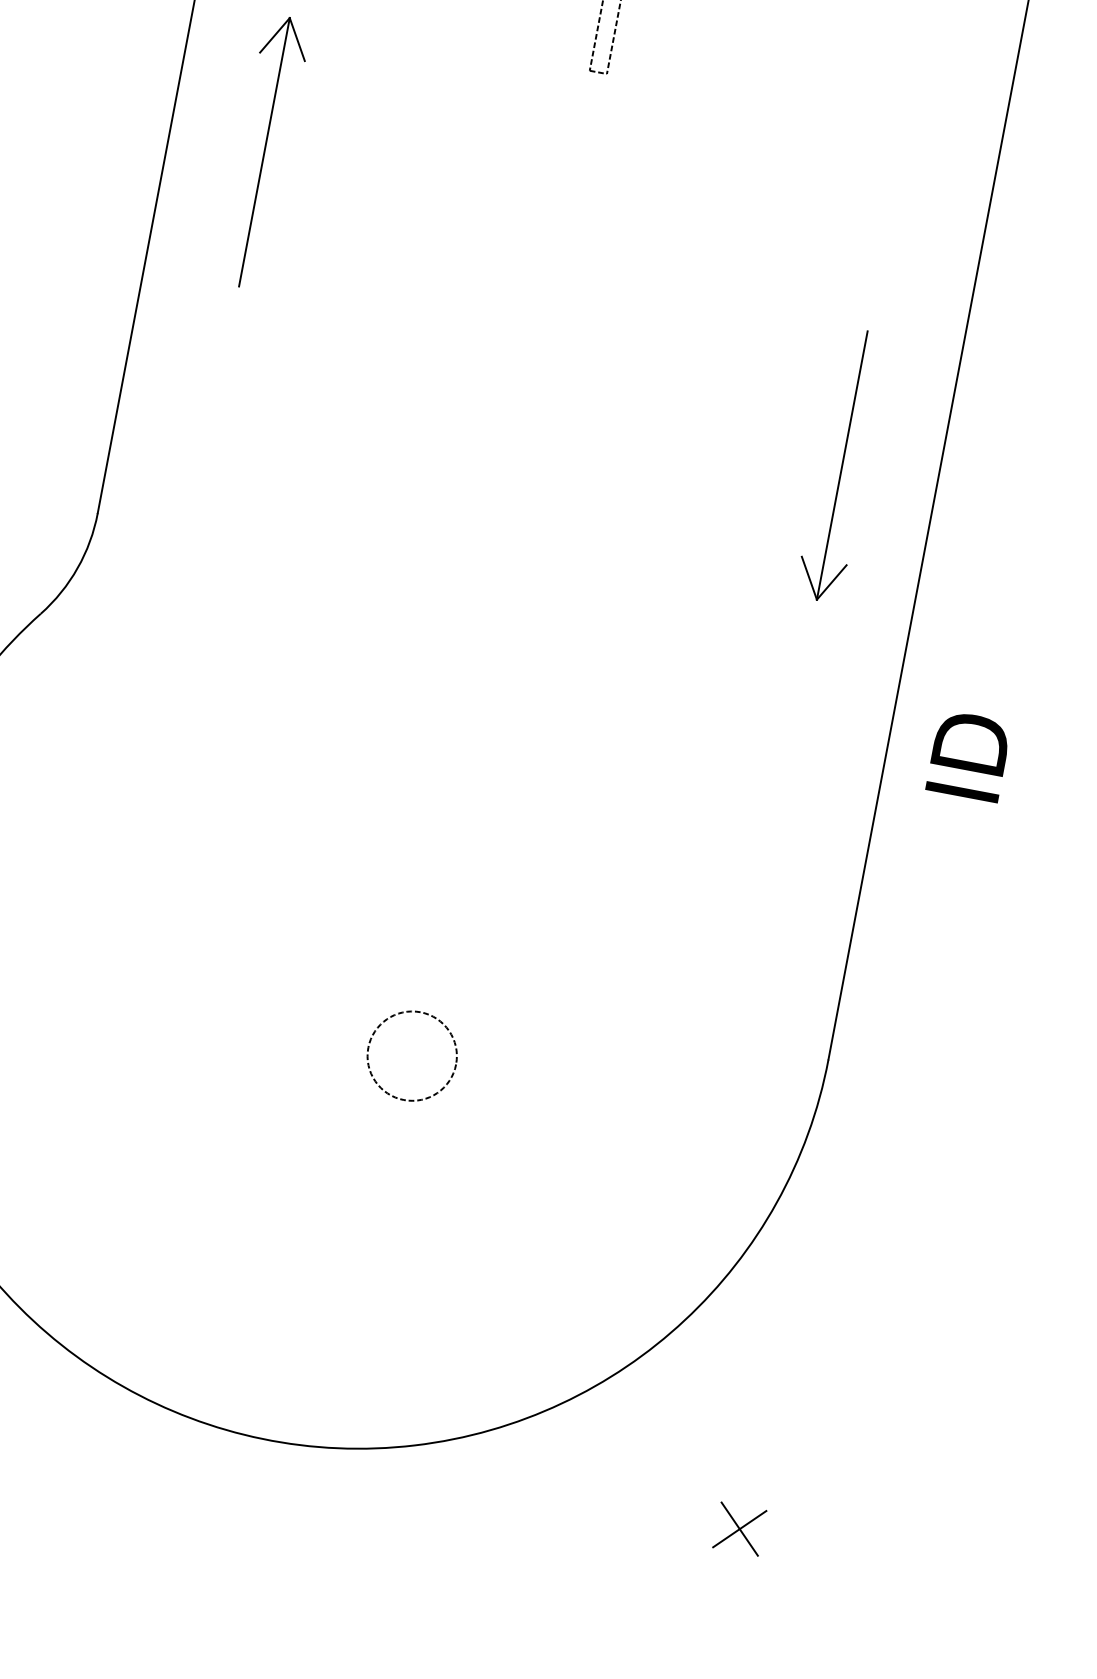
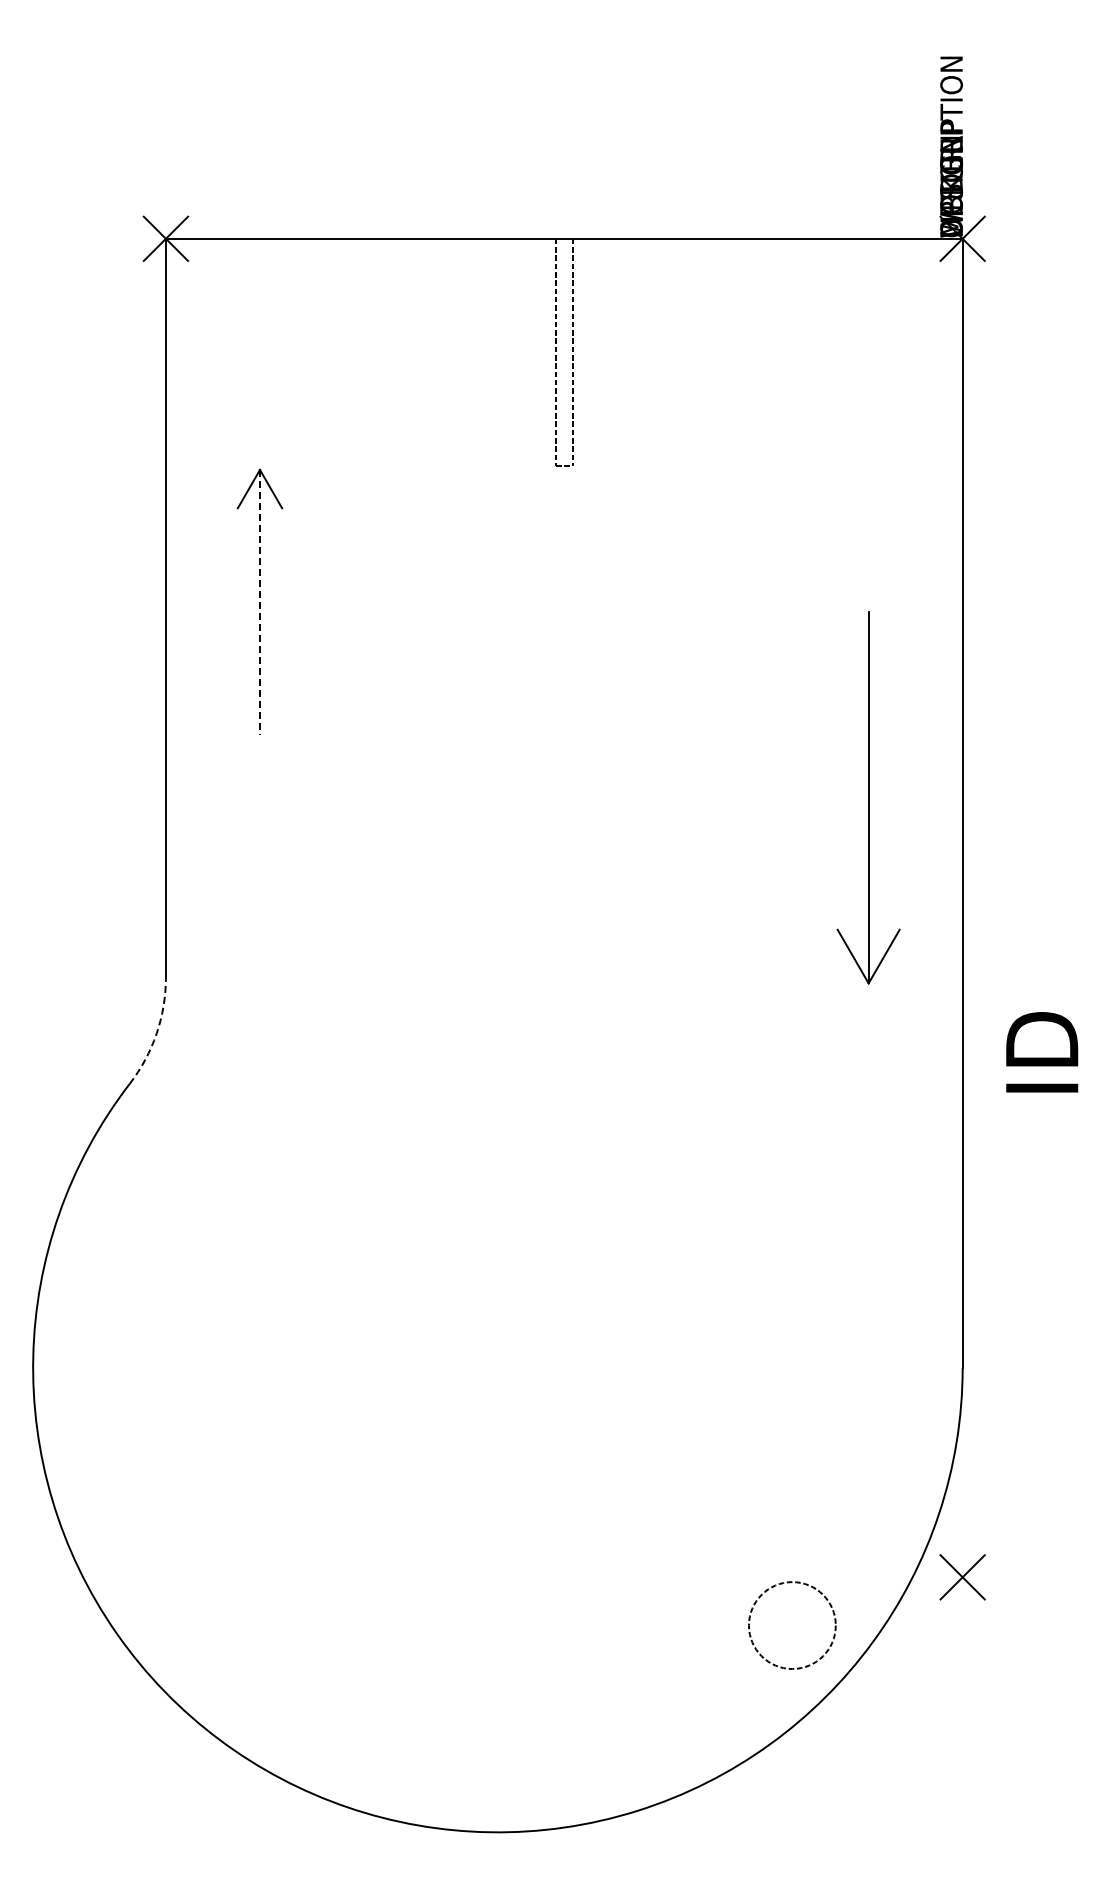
line: (264, 152) -> (260, 602), solid -> dashed
part: (842, 465) -> (868, 797), size x1.4
arc: (77, 567) -> (156, 1033), solid -> dashed
circle: (412, 1056) -> (792, 1625), moved
part: (739, 1529) -> (962, 1577), moved

